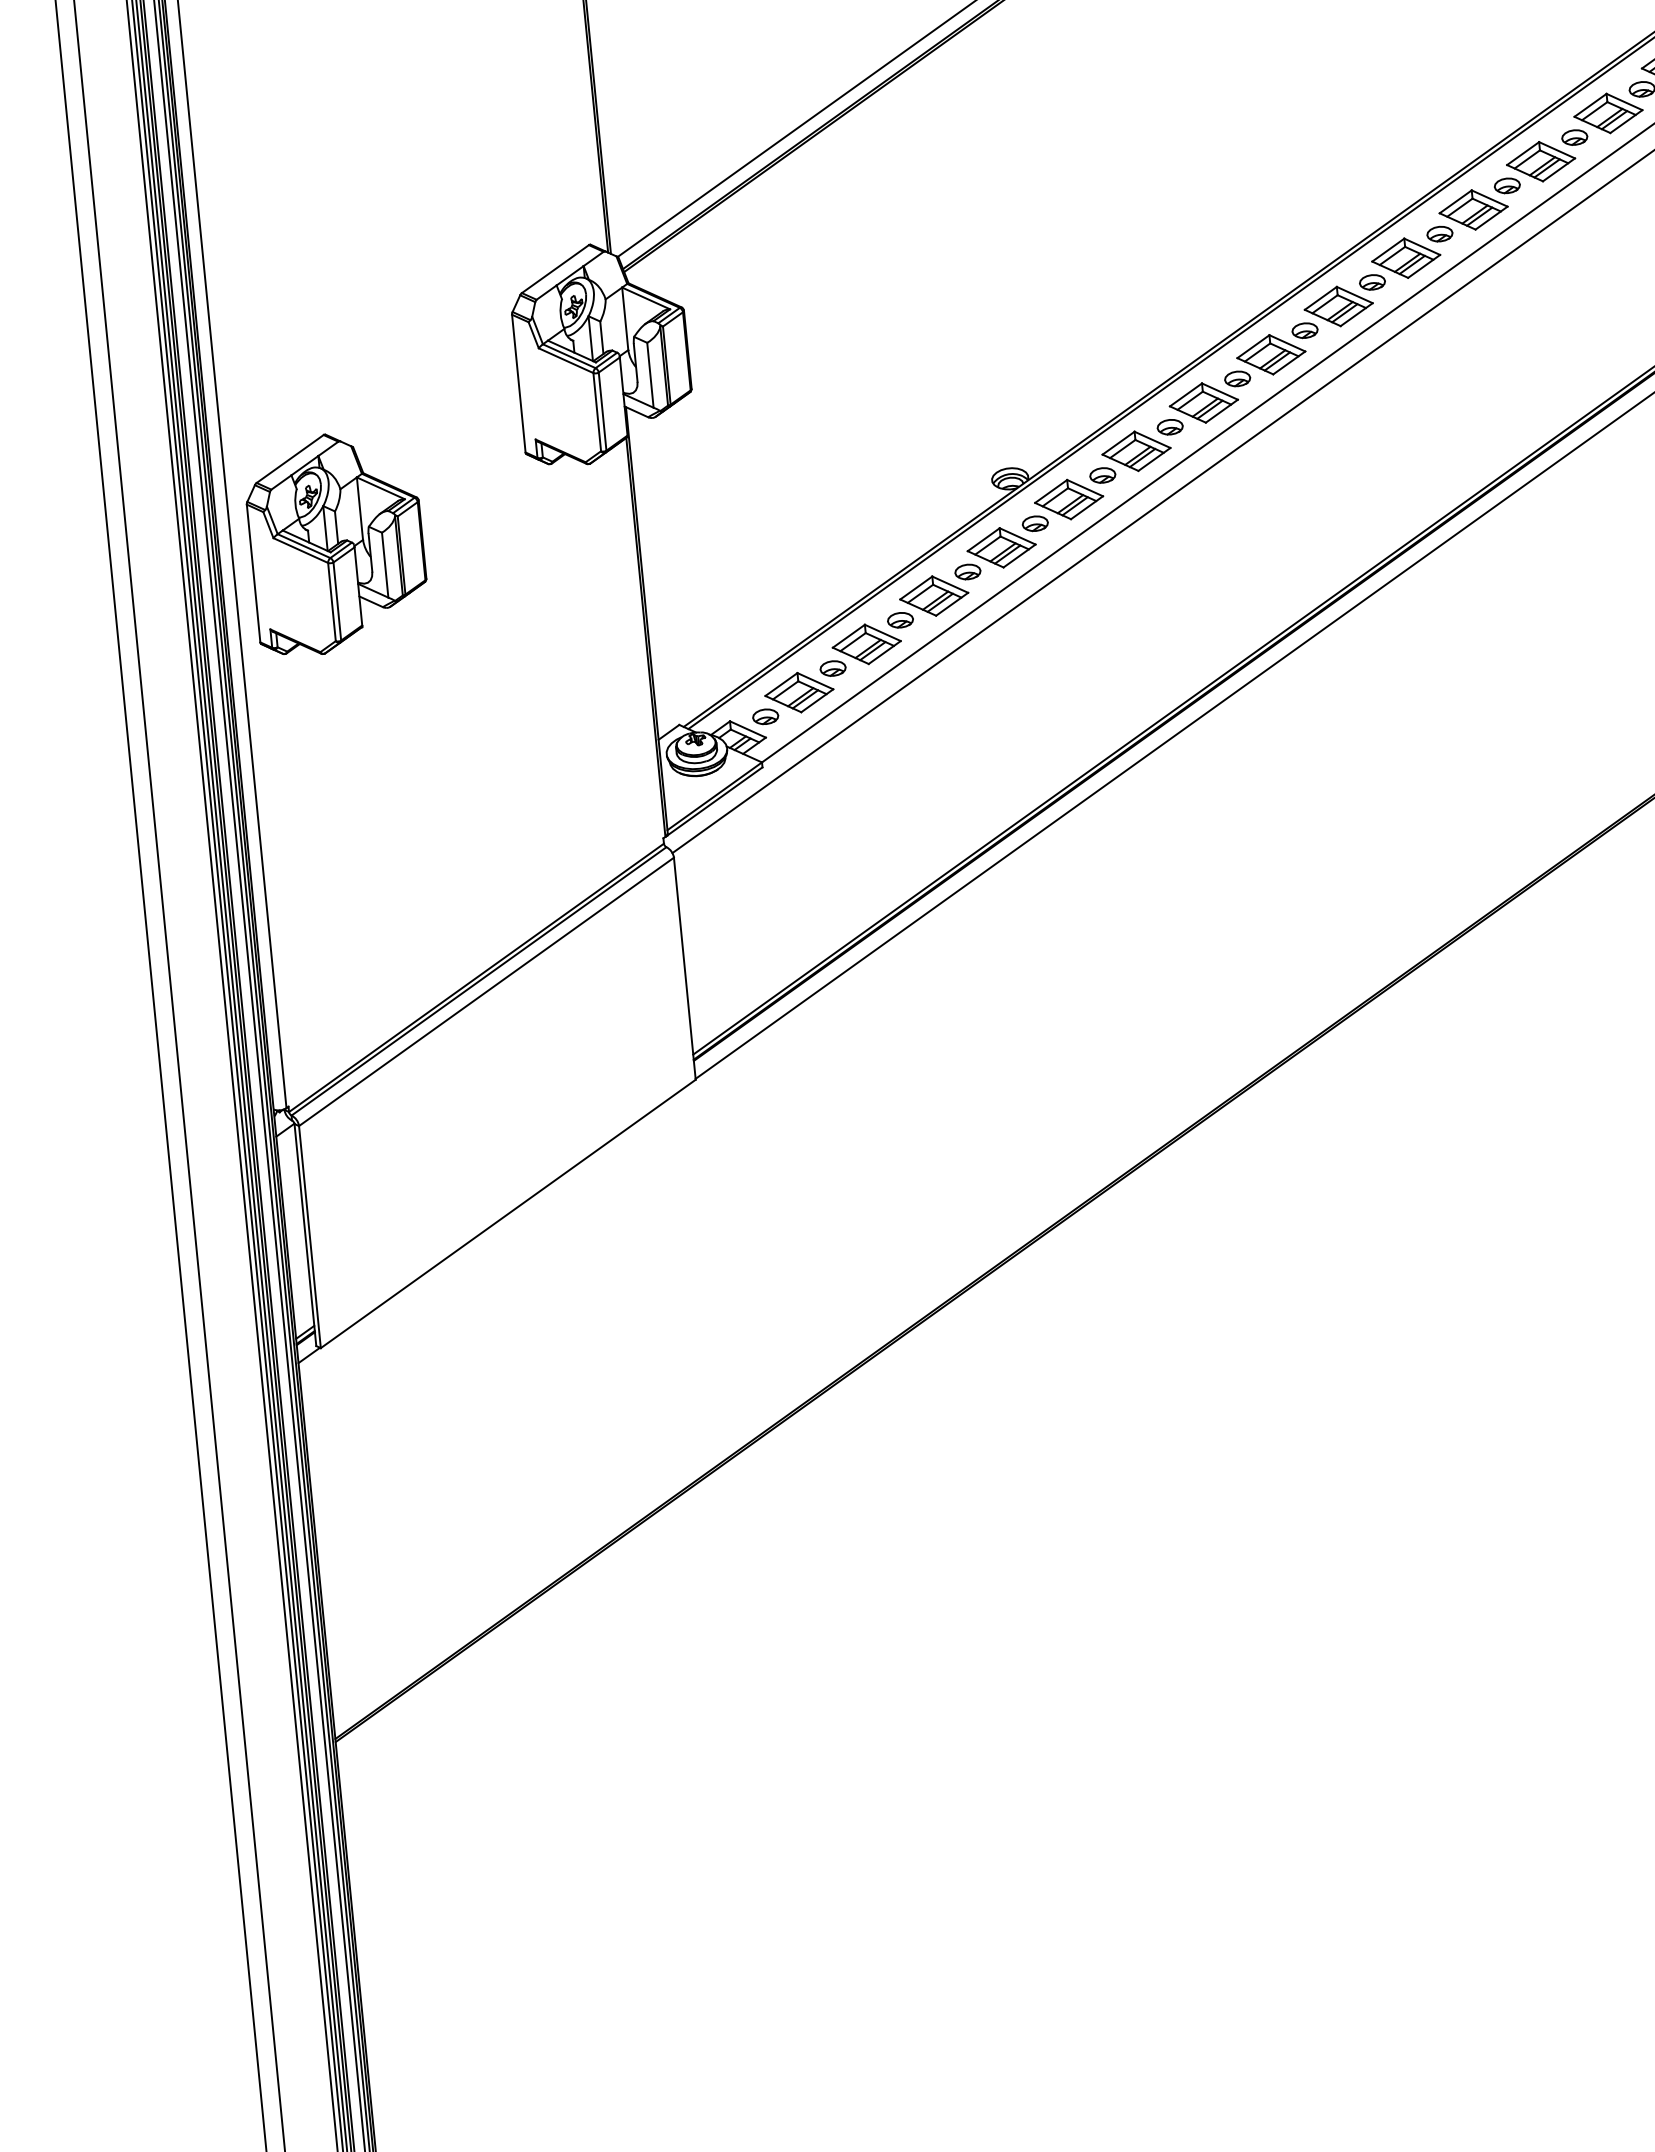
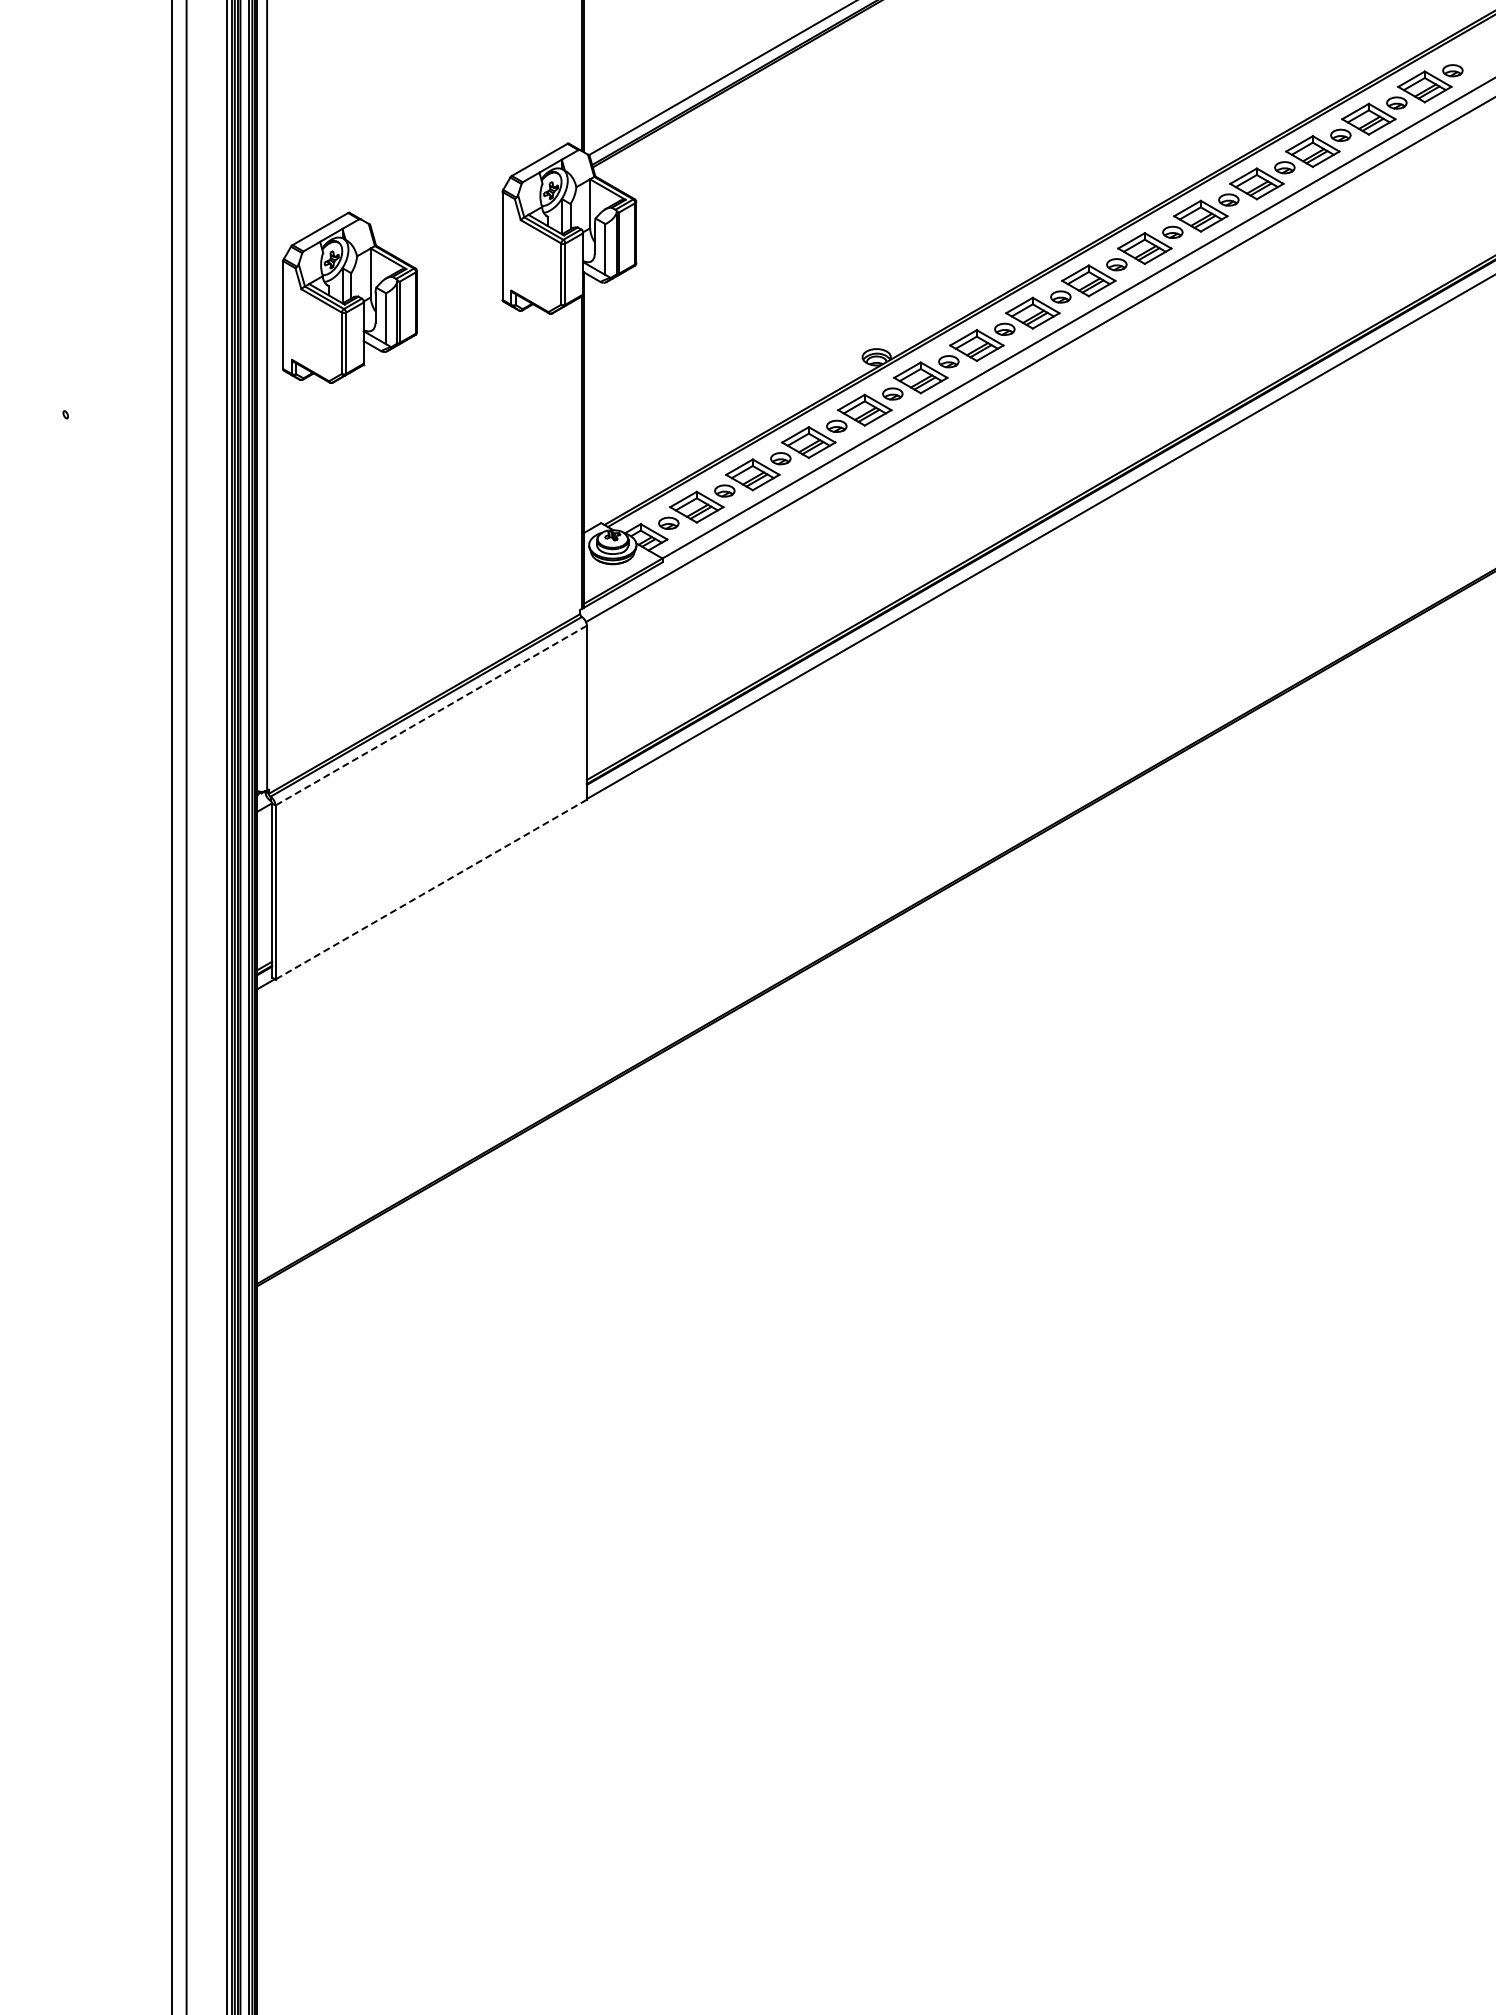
part: (335, 542) -> (349, 297), moved
line: (486, 991) -> (431, 715), solid -> dashed
line: (508, 1213) -> (431, 889), solid -> dashed

